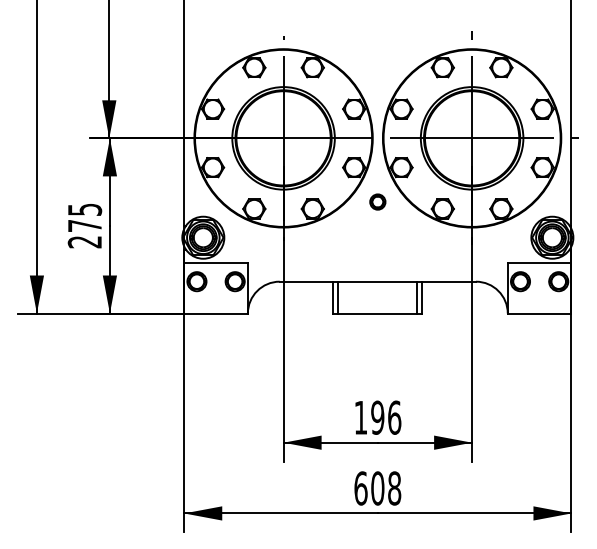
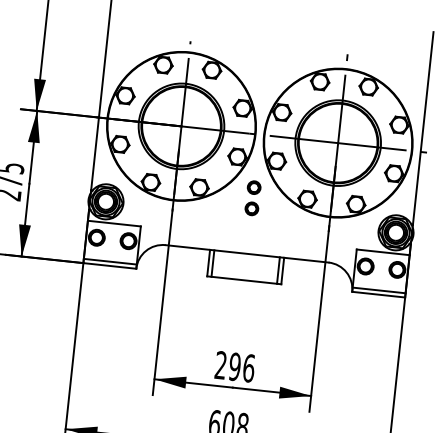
part: (377, 227) -> (251, 208), added
line: (215, 308) -> (109, 261), added
line: (539, 308) -> (379, 290), added
text: (360, 417) -> (220, 365), 196 -> 296

